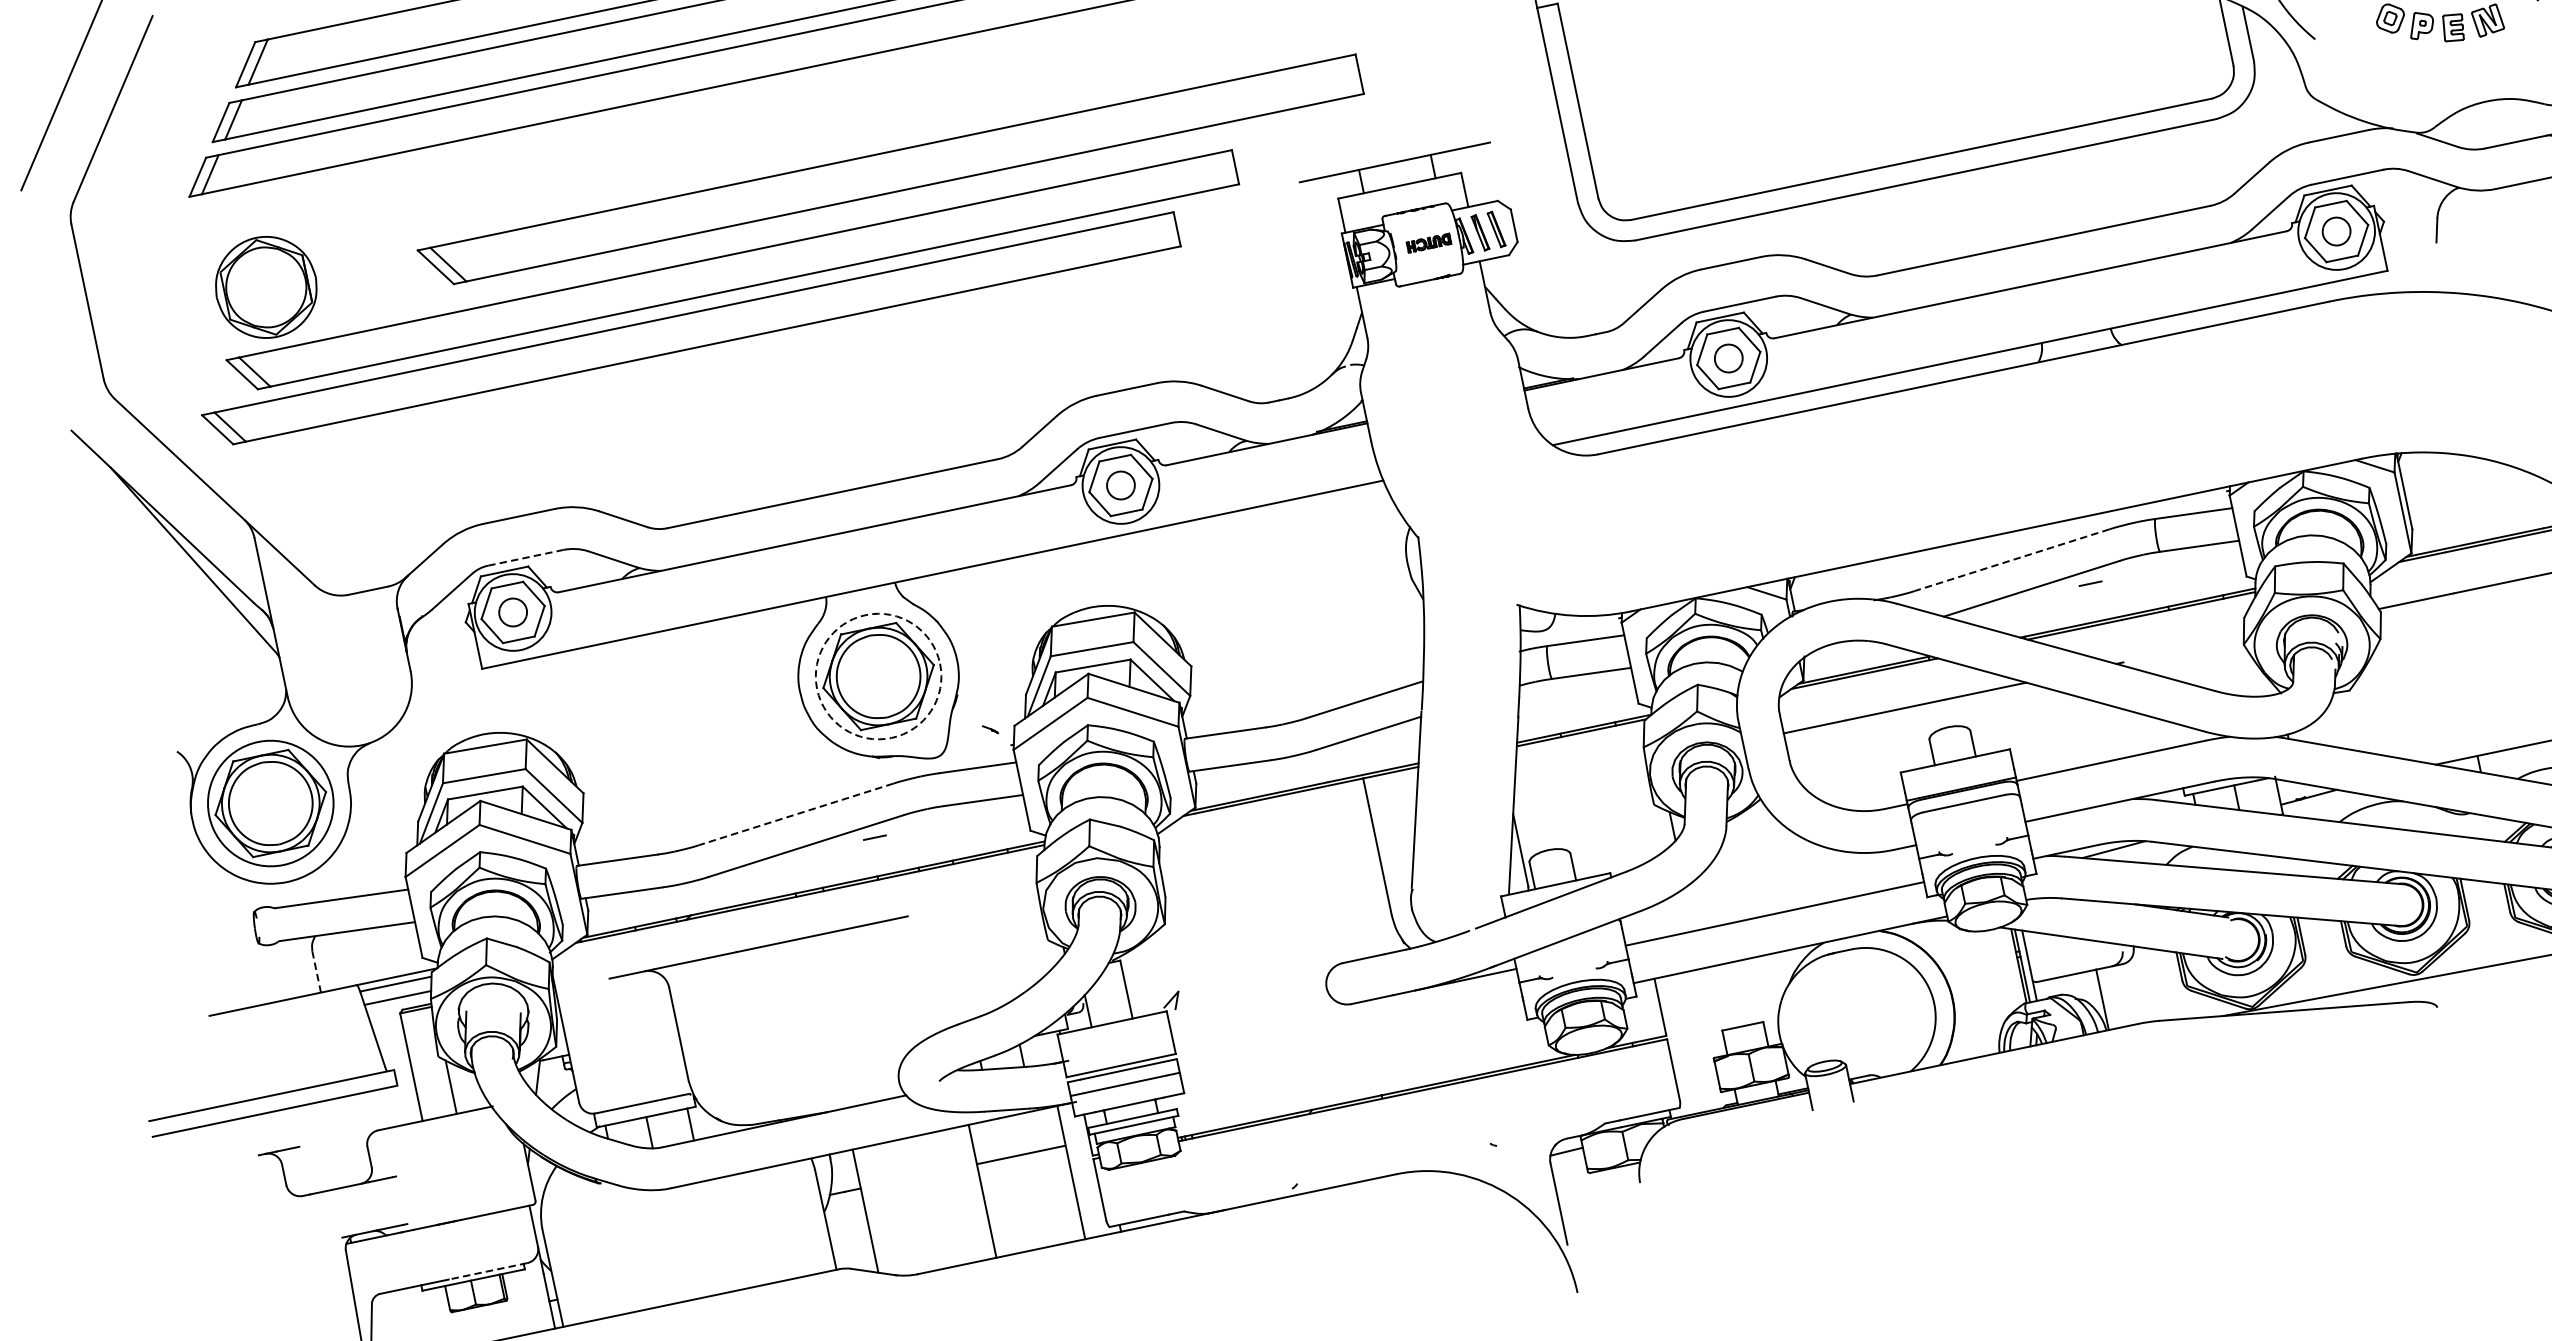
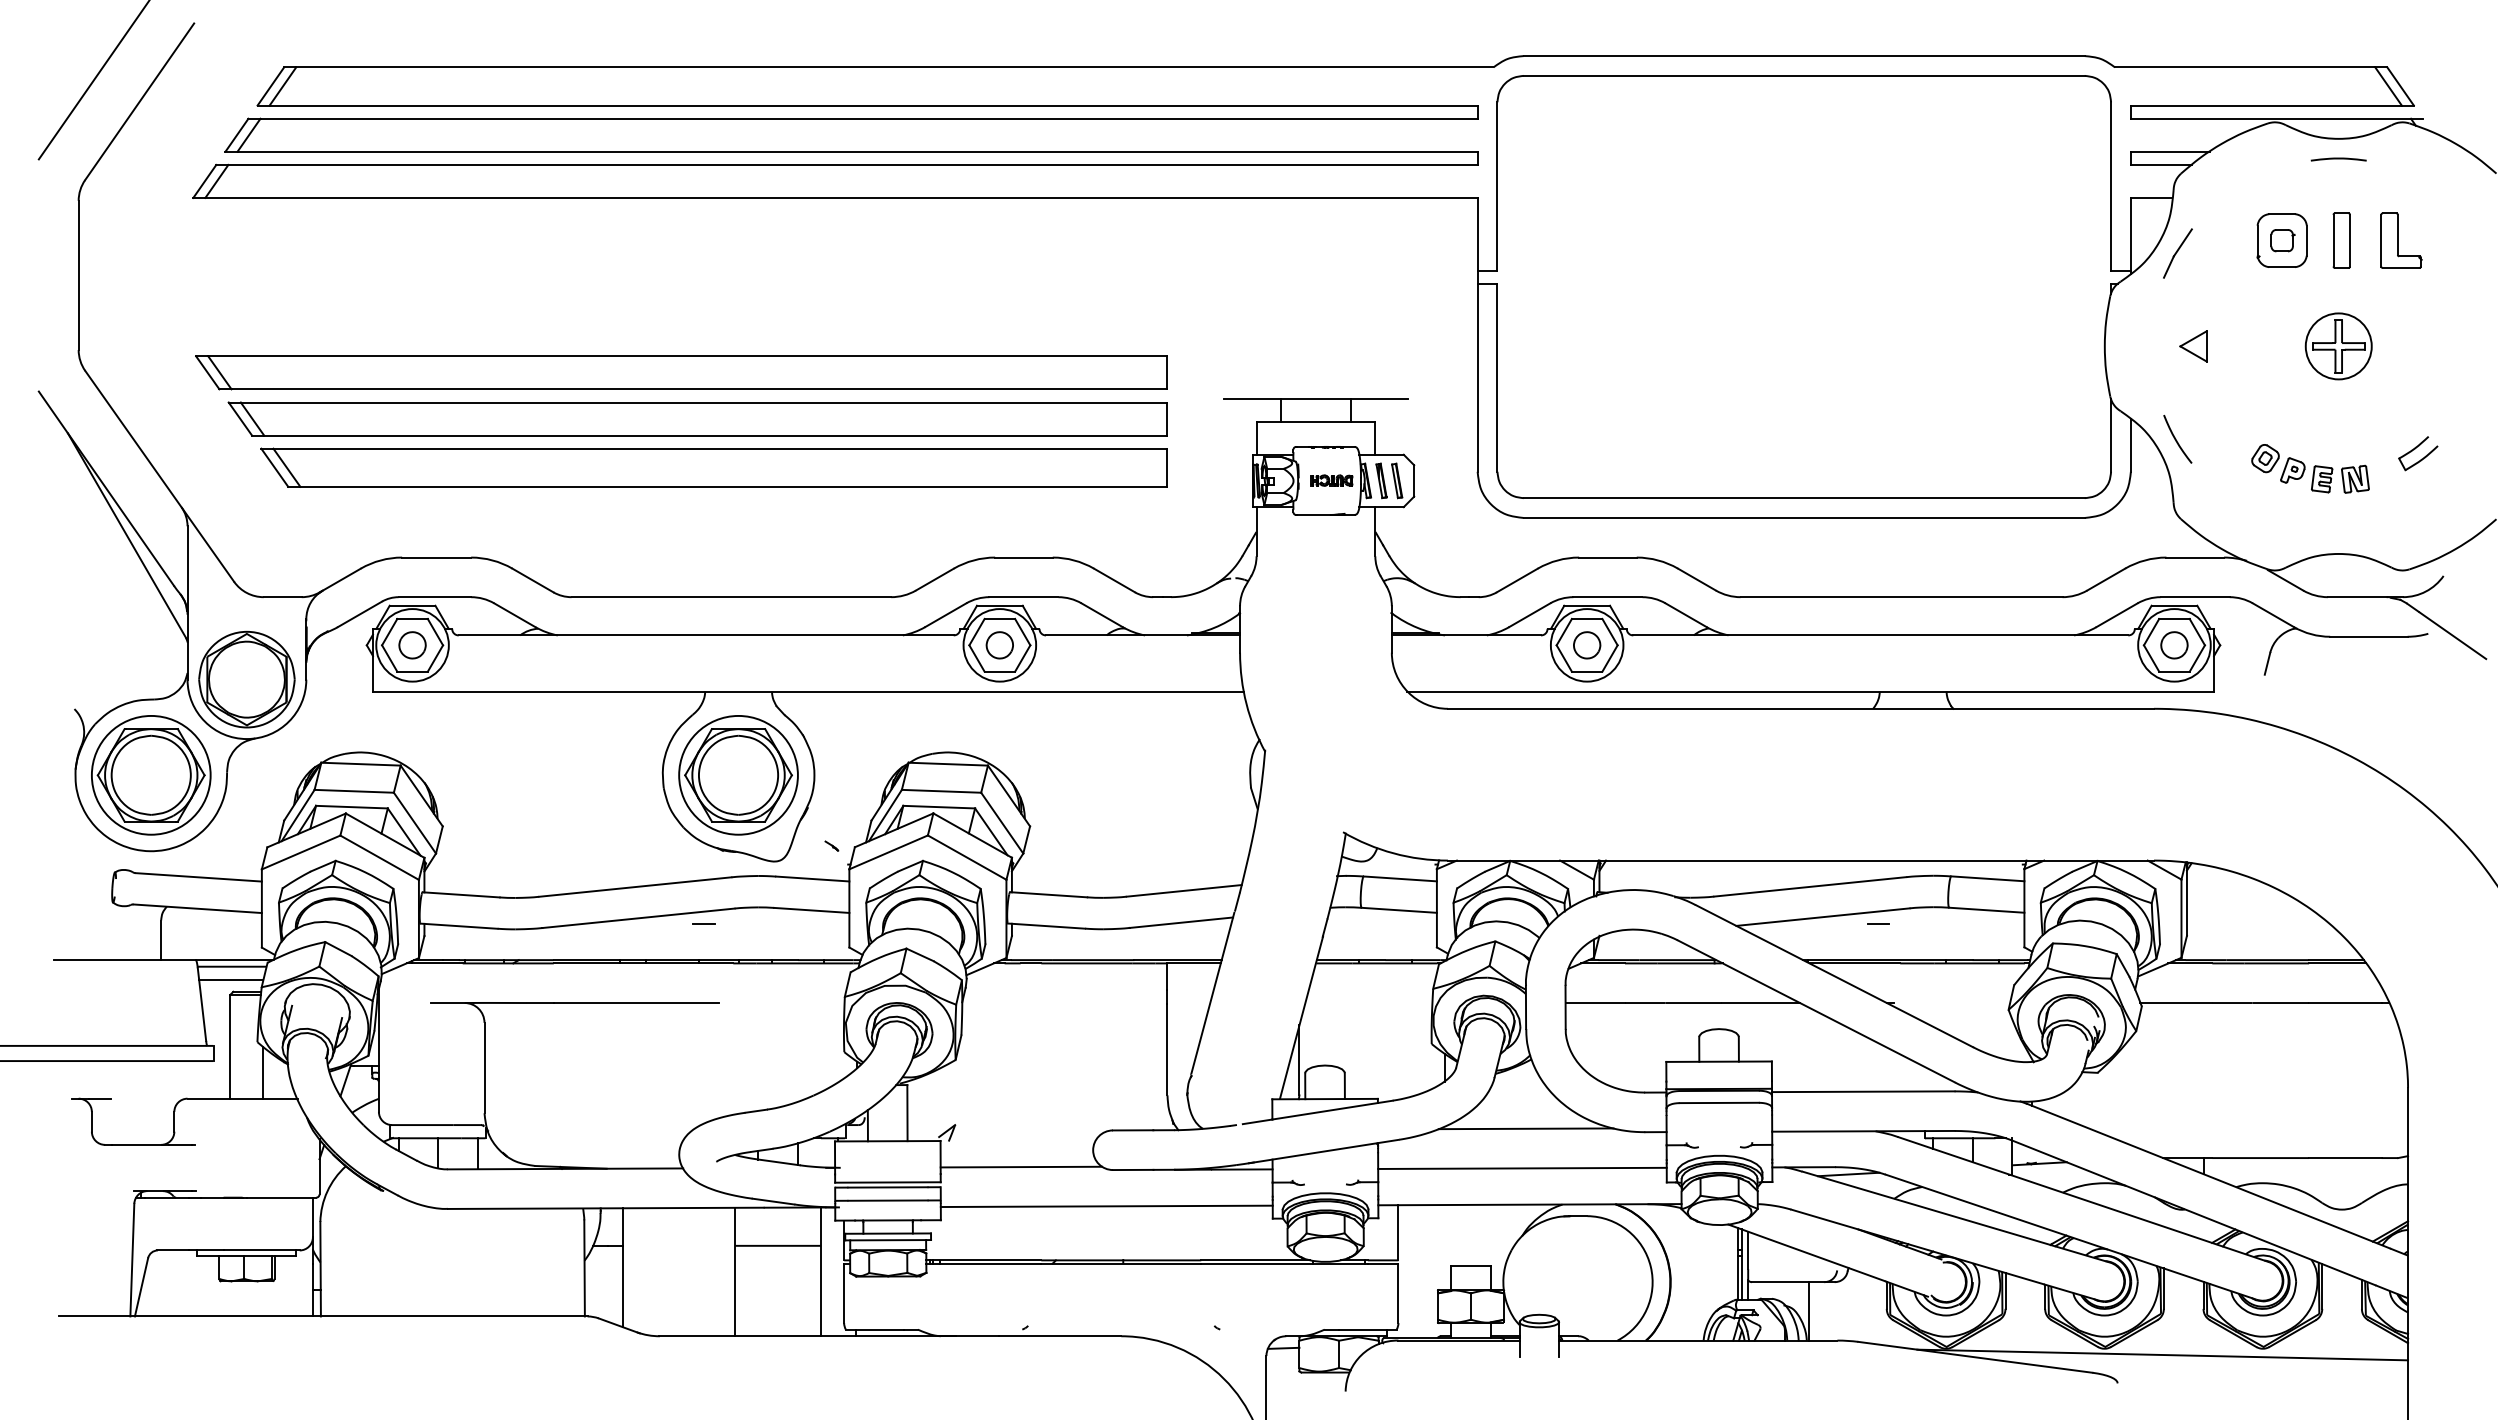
part: (889, 172) -> (713, 467), moved
part: (265, 287) -> (246, 679), moved
part: (690, 330) -> (697, 418), moved
line: (526, 558) -> (435, 597), dashed -> solid
line: (2012, 559) -> (1810, 886), dashed -> solid
circle: (878, 675) -> (738, 774), dashed -> solid
line: (796, 814) -> (635, 887), dashed -> solid
line: (1769, 871) -> (1525, 1128), added
line: (317, 972) -> (161, 940), dashed -> solid
line: (1256, 1020) -> (1021, 1166), added
line: (1352, 1043) -> (1106, 1206), added
line: (487, 1271) -> (261, 1250), dashed -> solid

